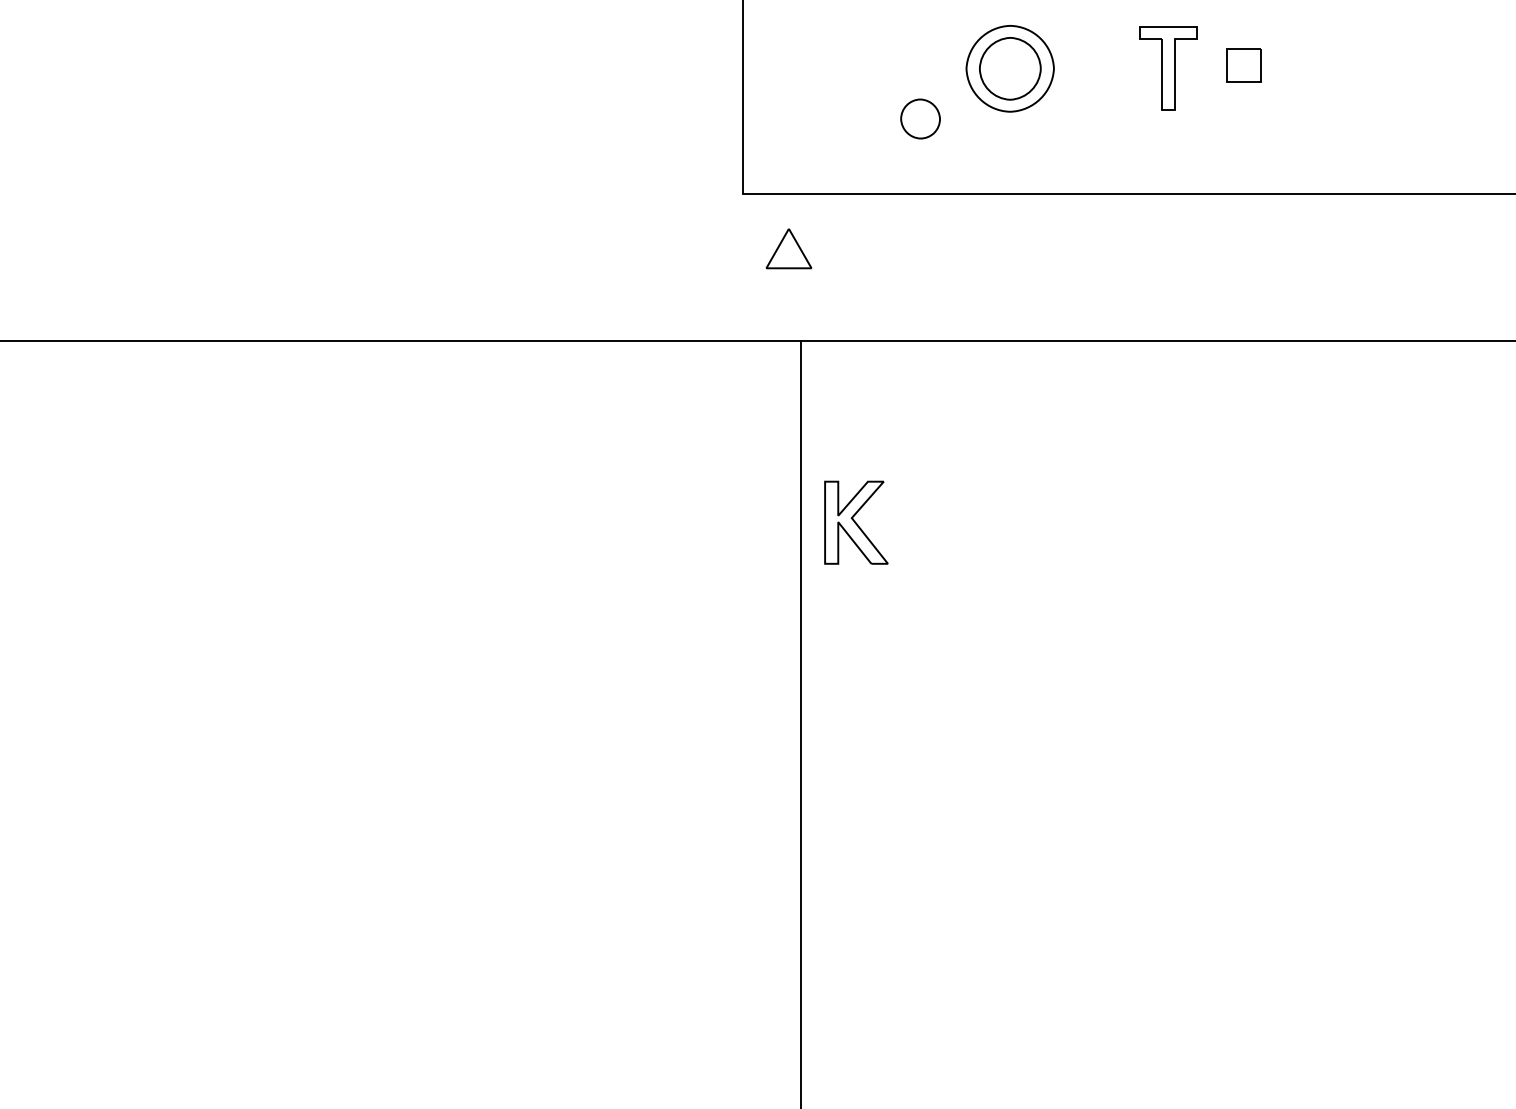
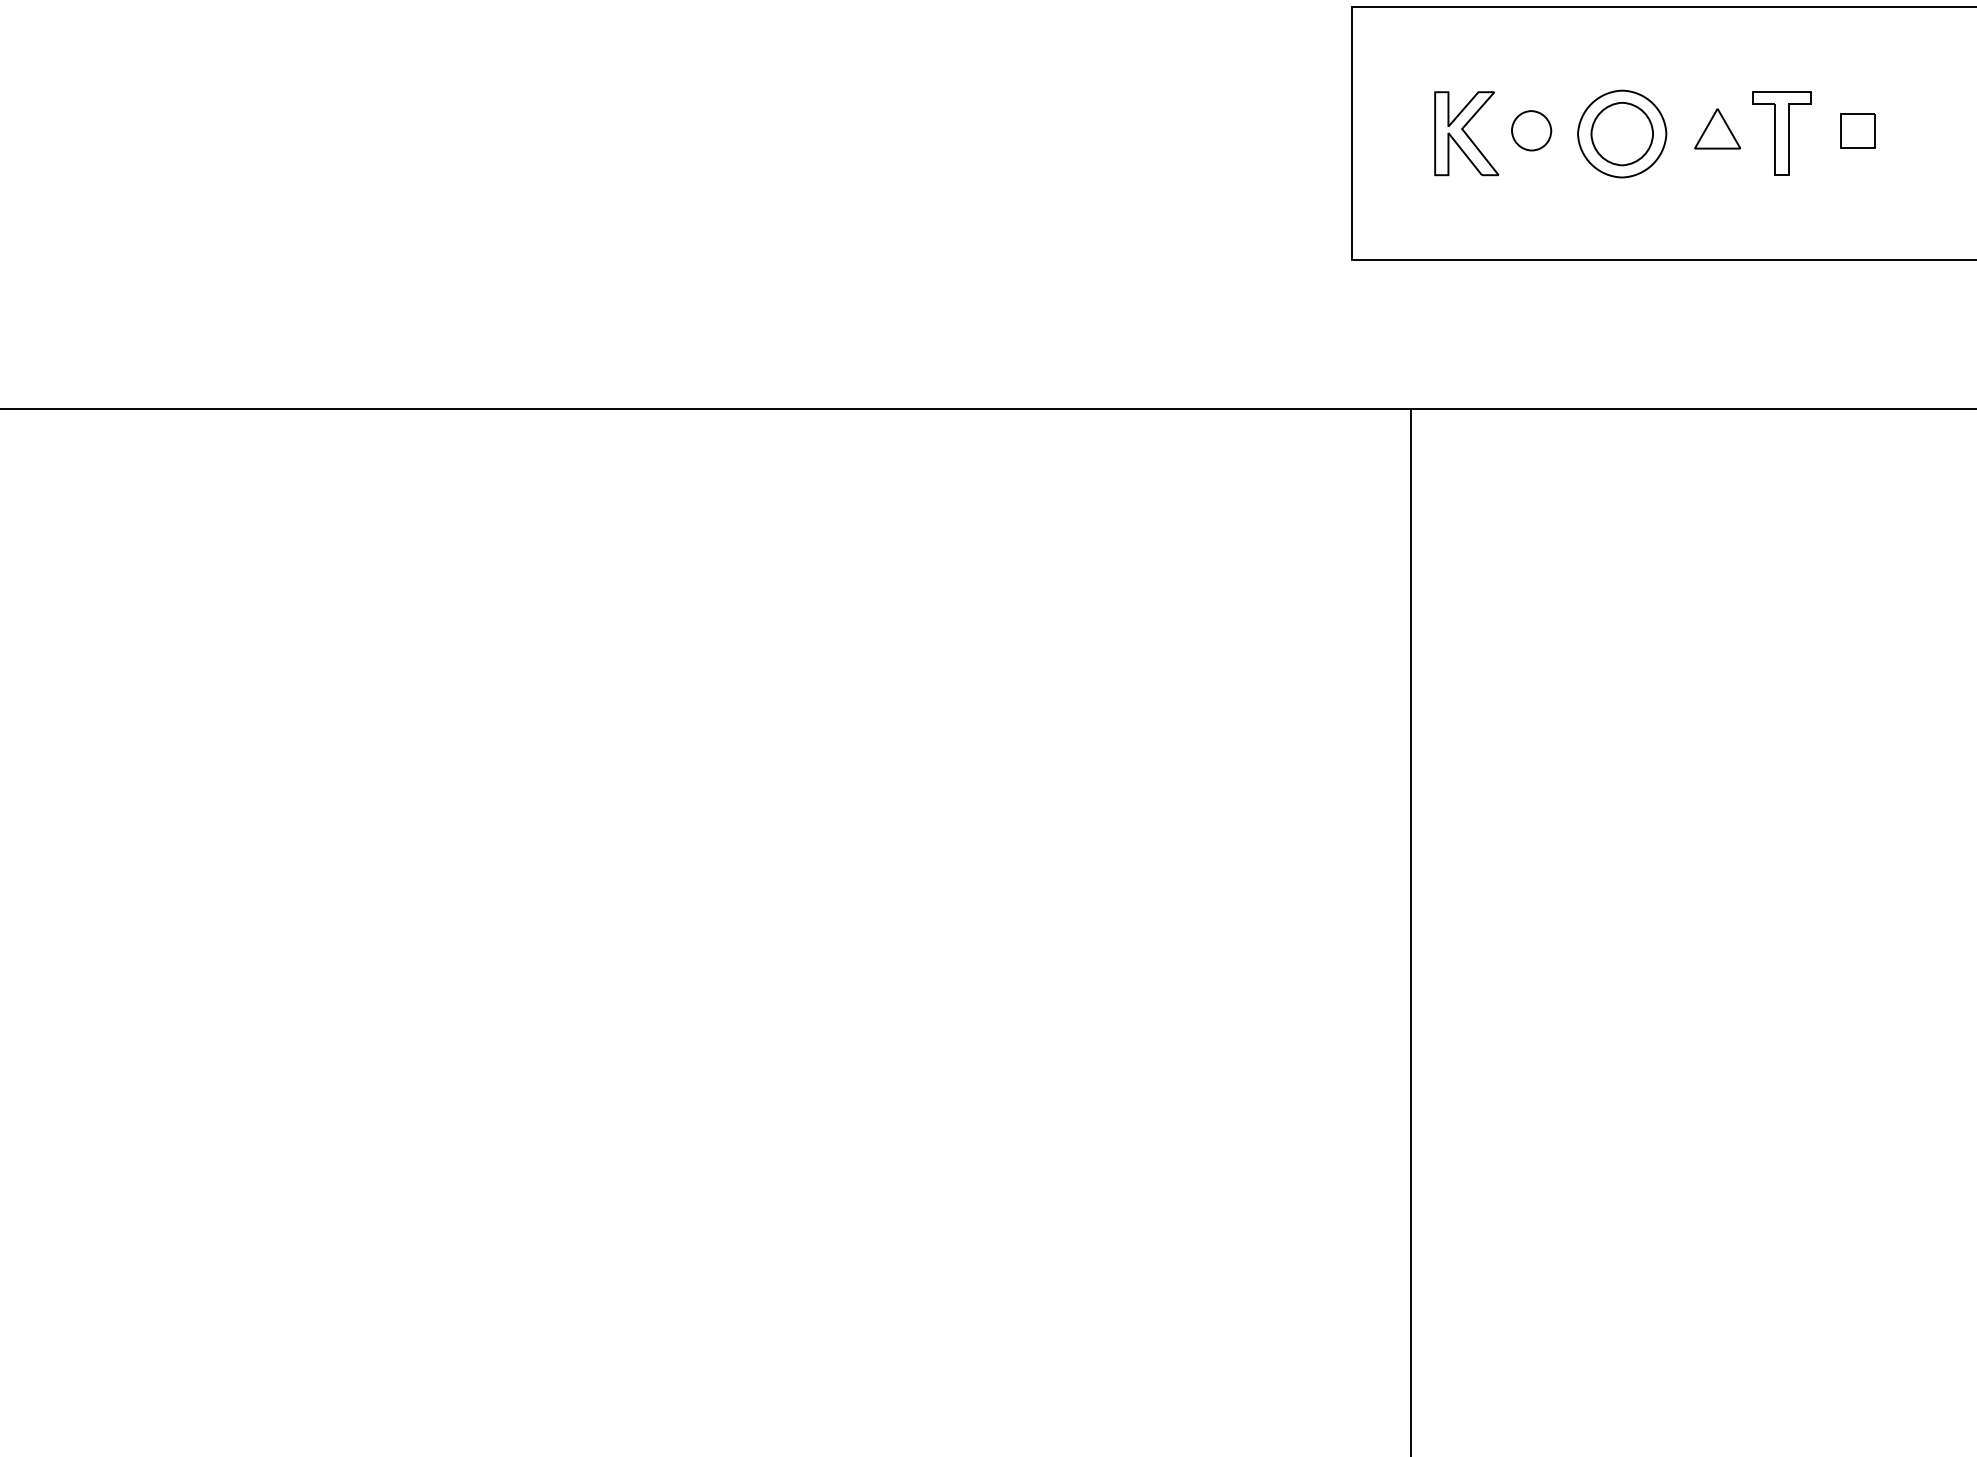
part: (920, 118) -> (1531, 130), moved
part: (788, 248) -> (1717, 128), moved
part: (856, 522) -> (1466, 133), moved

